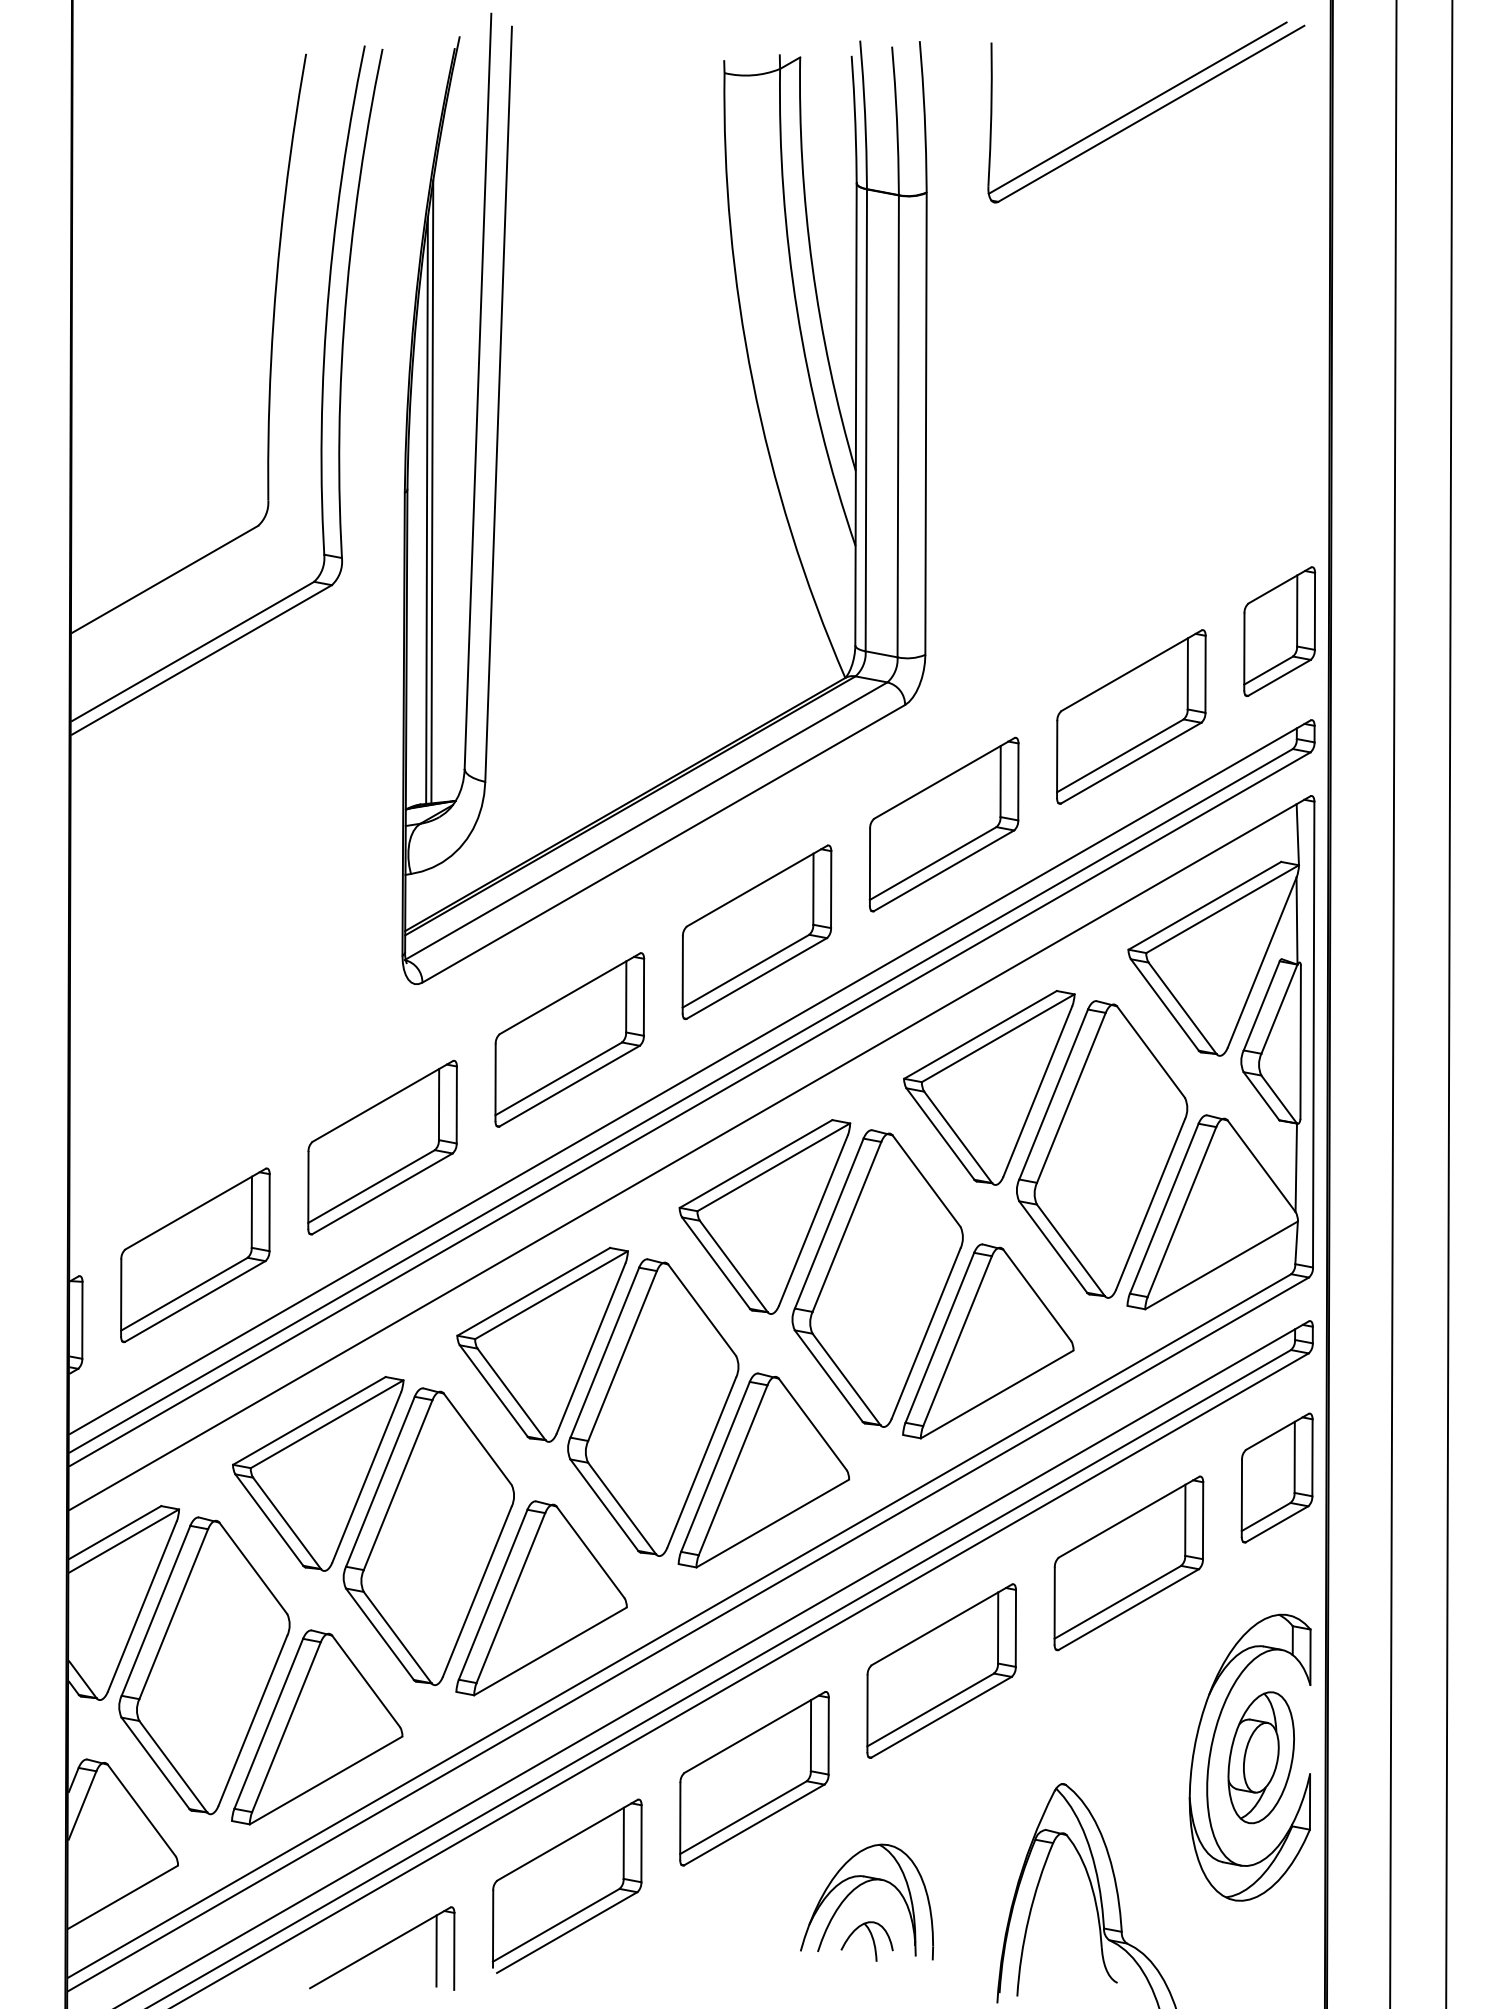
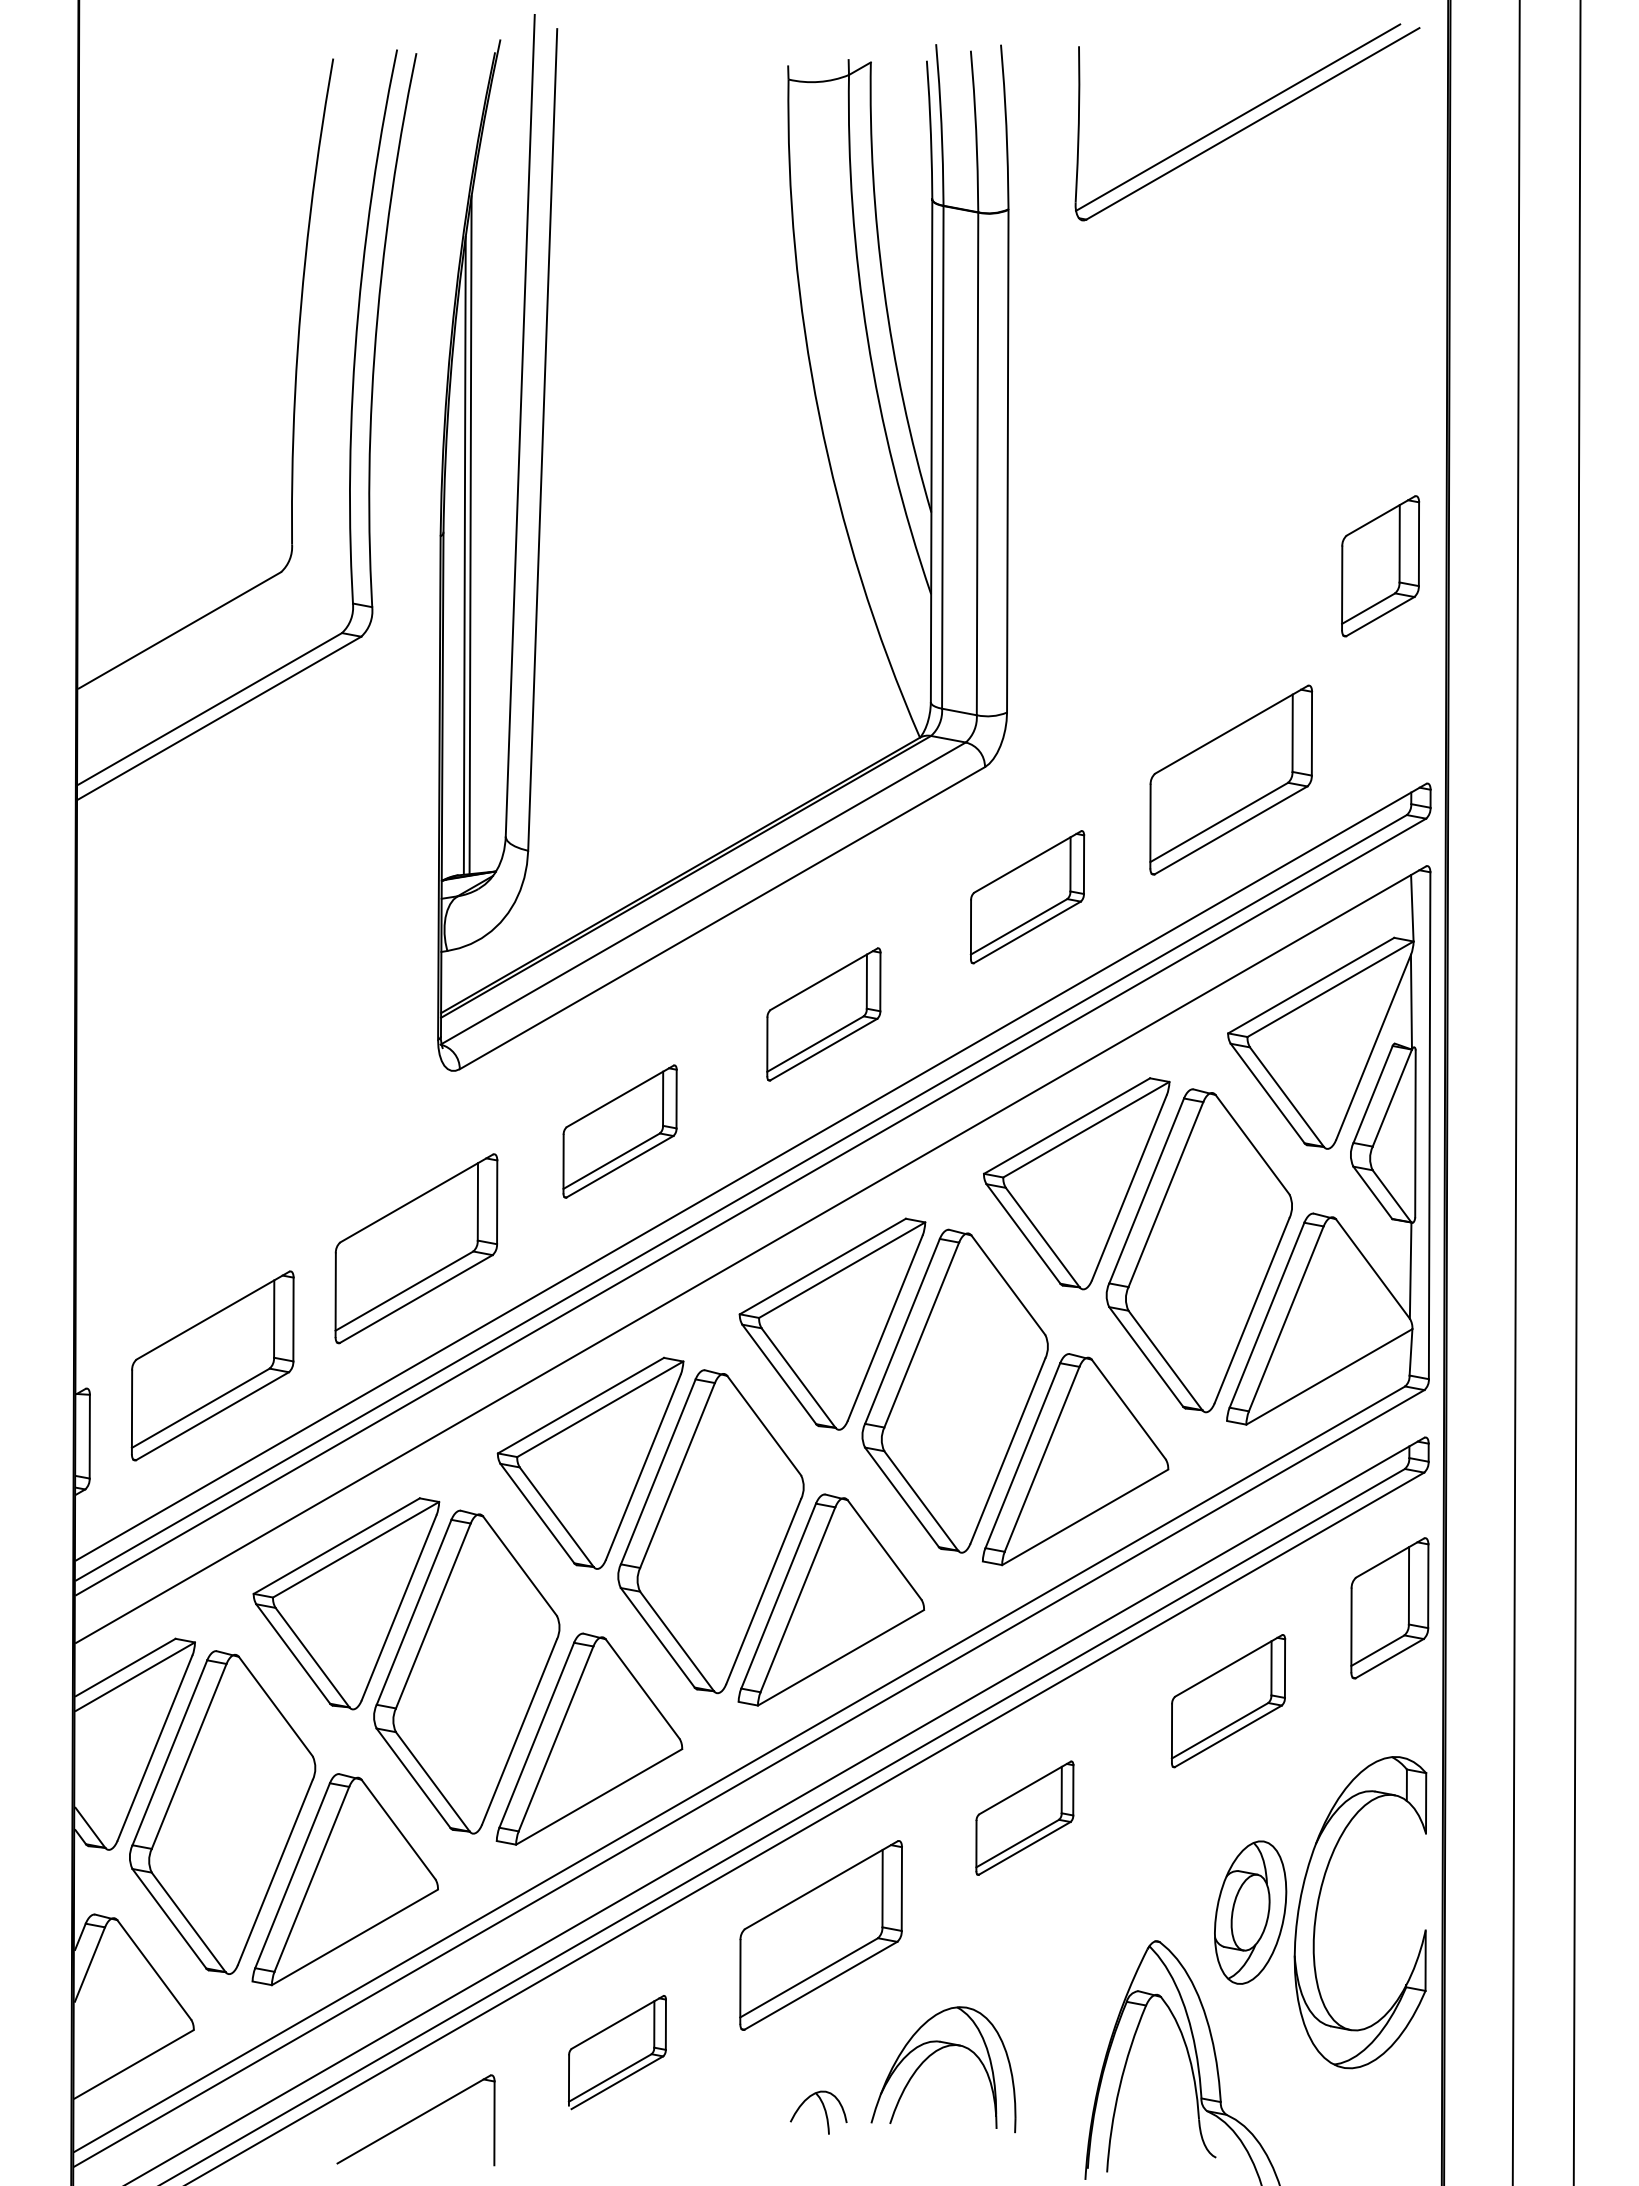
part: (1279, 631) -> (1380, 566), moved
part: (944, 823) -> (1027, 896), size x0.7
part: (756, 932) -> (823, 1014), size x0.7
part: (569, 1039) -> (619, 1131), size x0.7
part: (1128, 1562) -> (1228, 1700), size x0.7
part: (941, 1670) -> (1024, 1817), size x0.6
part: (1261, 1757) -> (1250, 1912), moved
part: (567, 1886) -> (617, 2052), size x0.6
part: (872, 1940) -> (824, 2111), moved
line: (436, 1950) -> (475, 2122), removed

